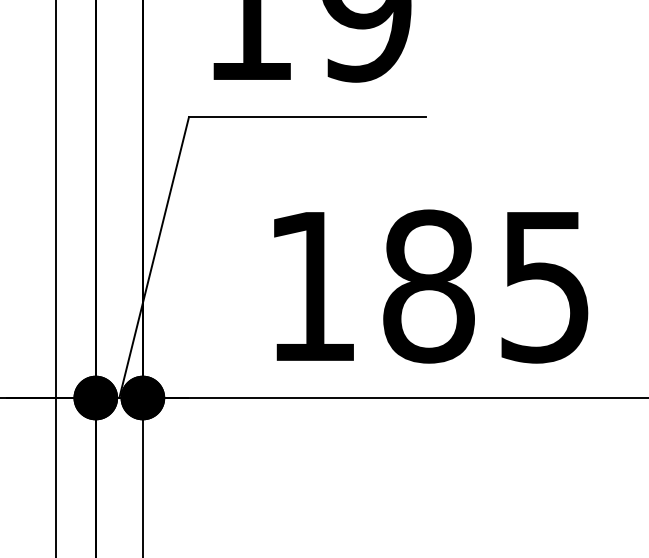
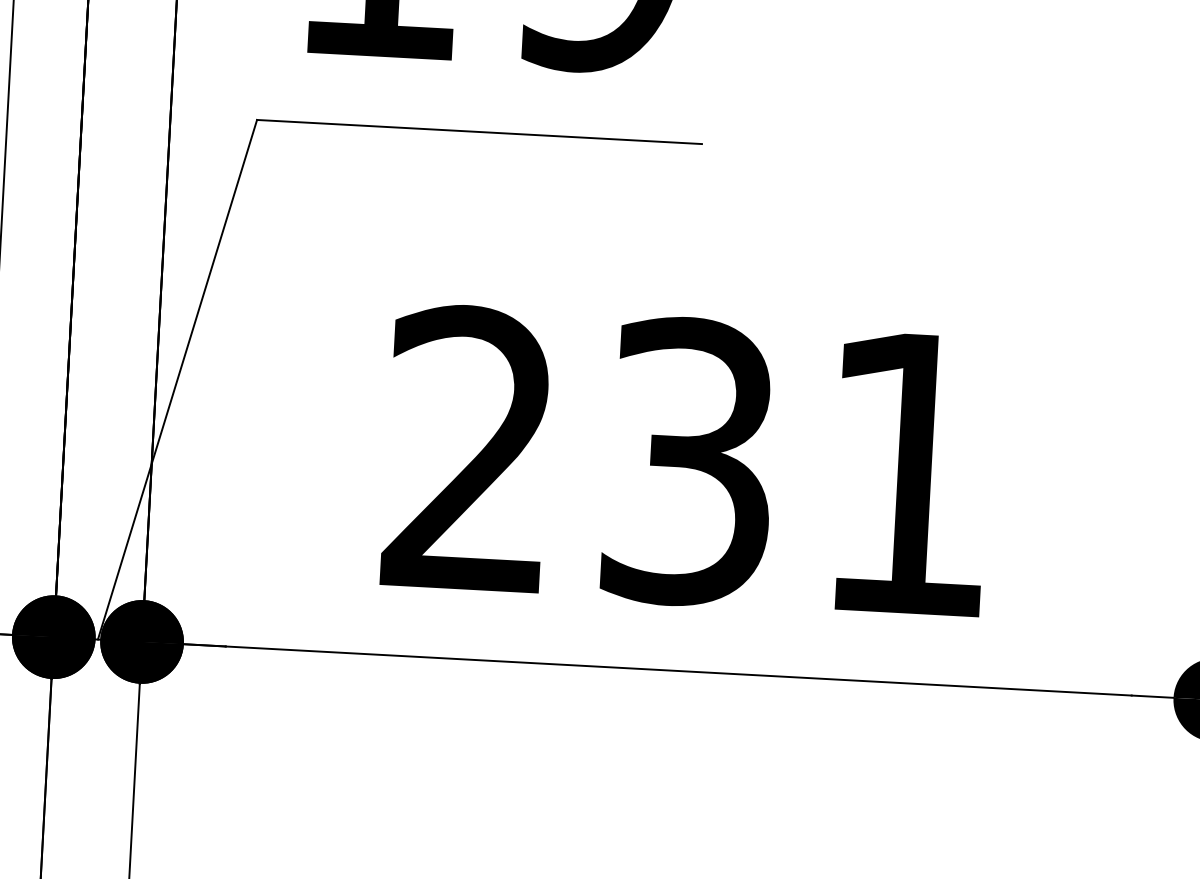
text: (427, 286) -> (687, 461), 185 -> 231

